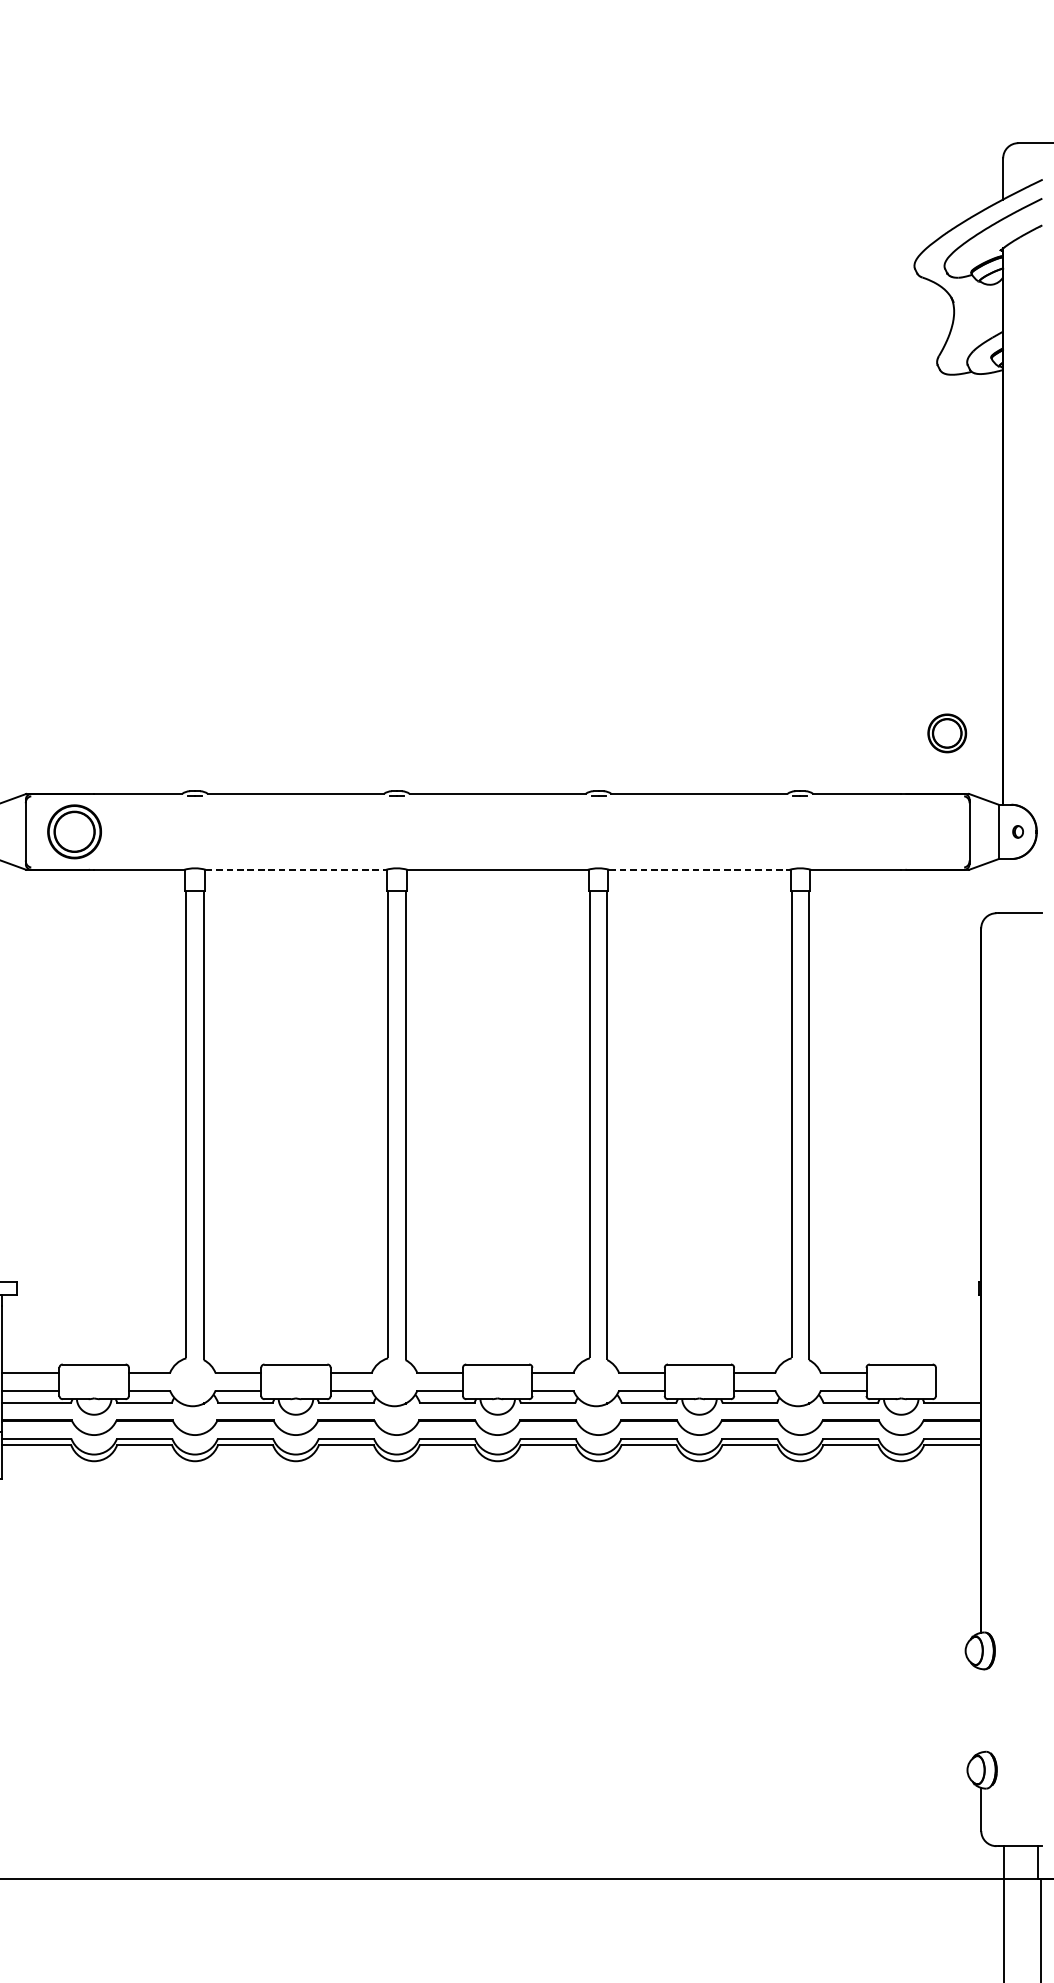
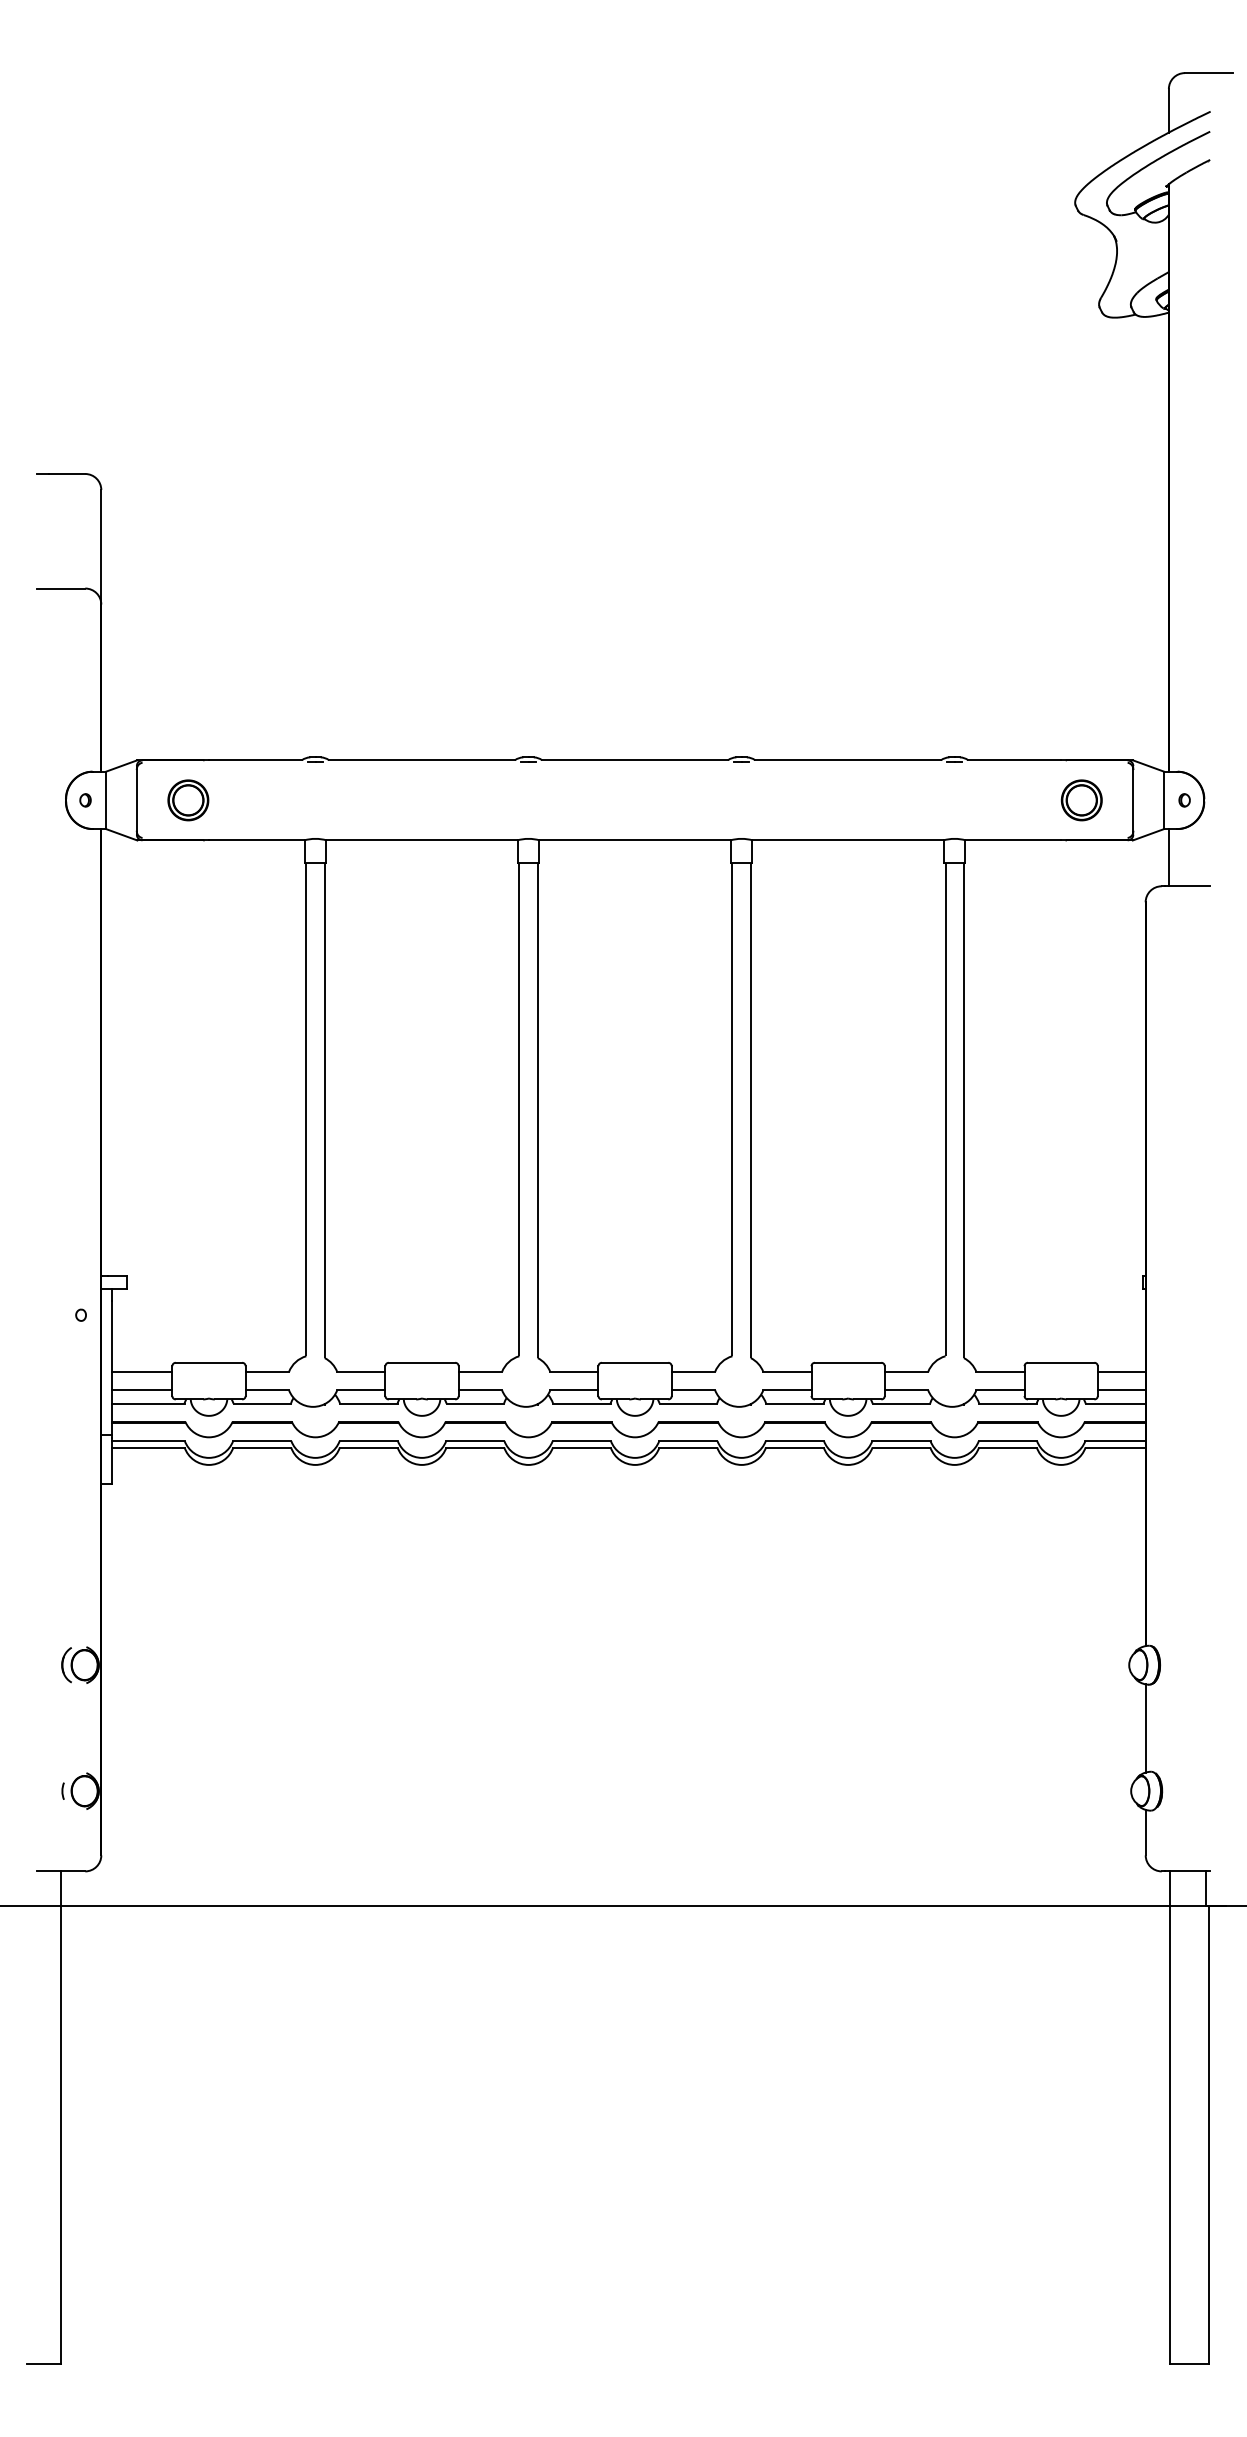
part: (946, 733) -> (1081, 800), moved
part: (74, 832) -> (188, 800), size x0.71
line: (296, 869) -> (422, 840), dashed -> solid
line: (699, 869) -> (848, 840), dashed -> solid
line: (1002, 885) -> (1168, 857), added
line: (958, 1372) -> (1121, 1371), added
line: (958, 1390) -> (1121, 1390), added
line: (981, 1710) -> (1145, 1728), added

